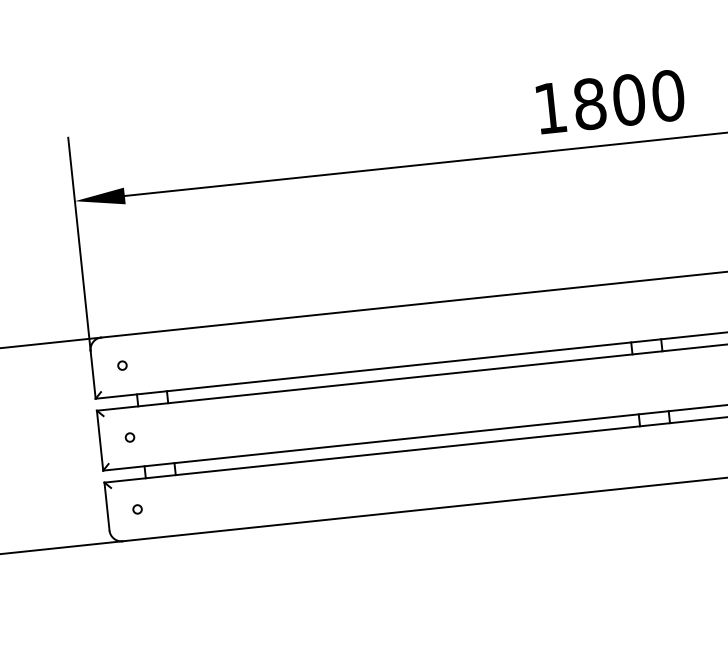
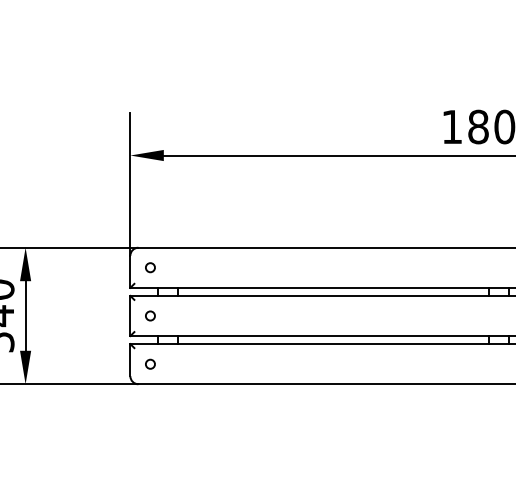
circle: (122, 365) -> (150, 267), size x1.6
circle: (130, 436) -> (150, 315), size x1.6
circle: (137, 508) -> (150, 363), size x1.6

